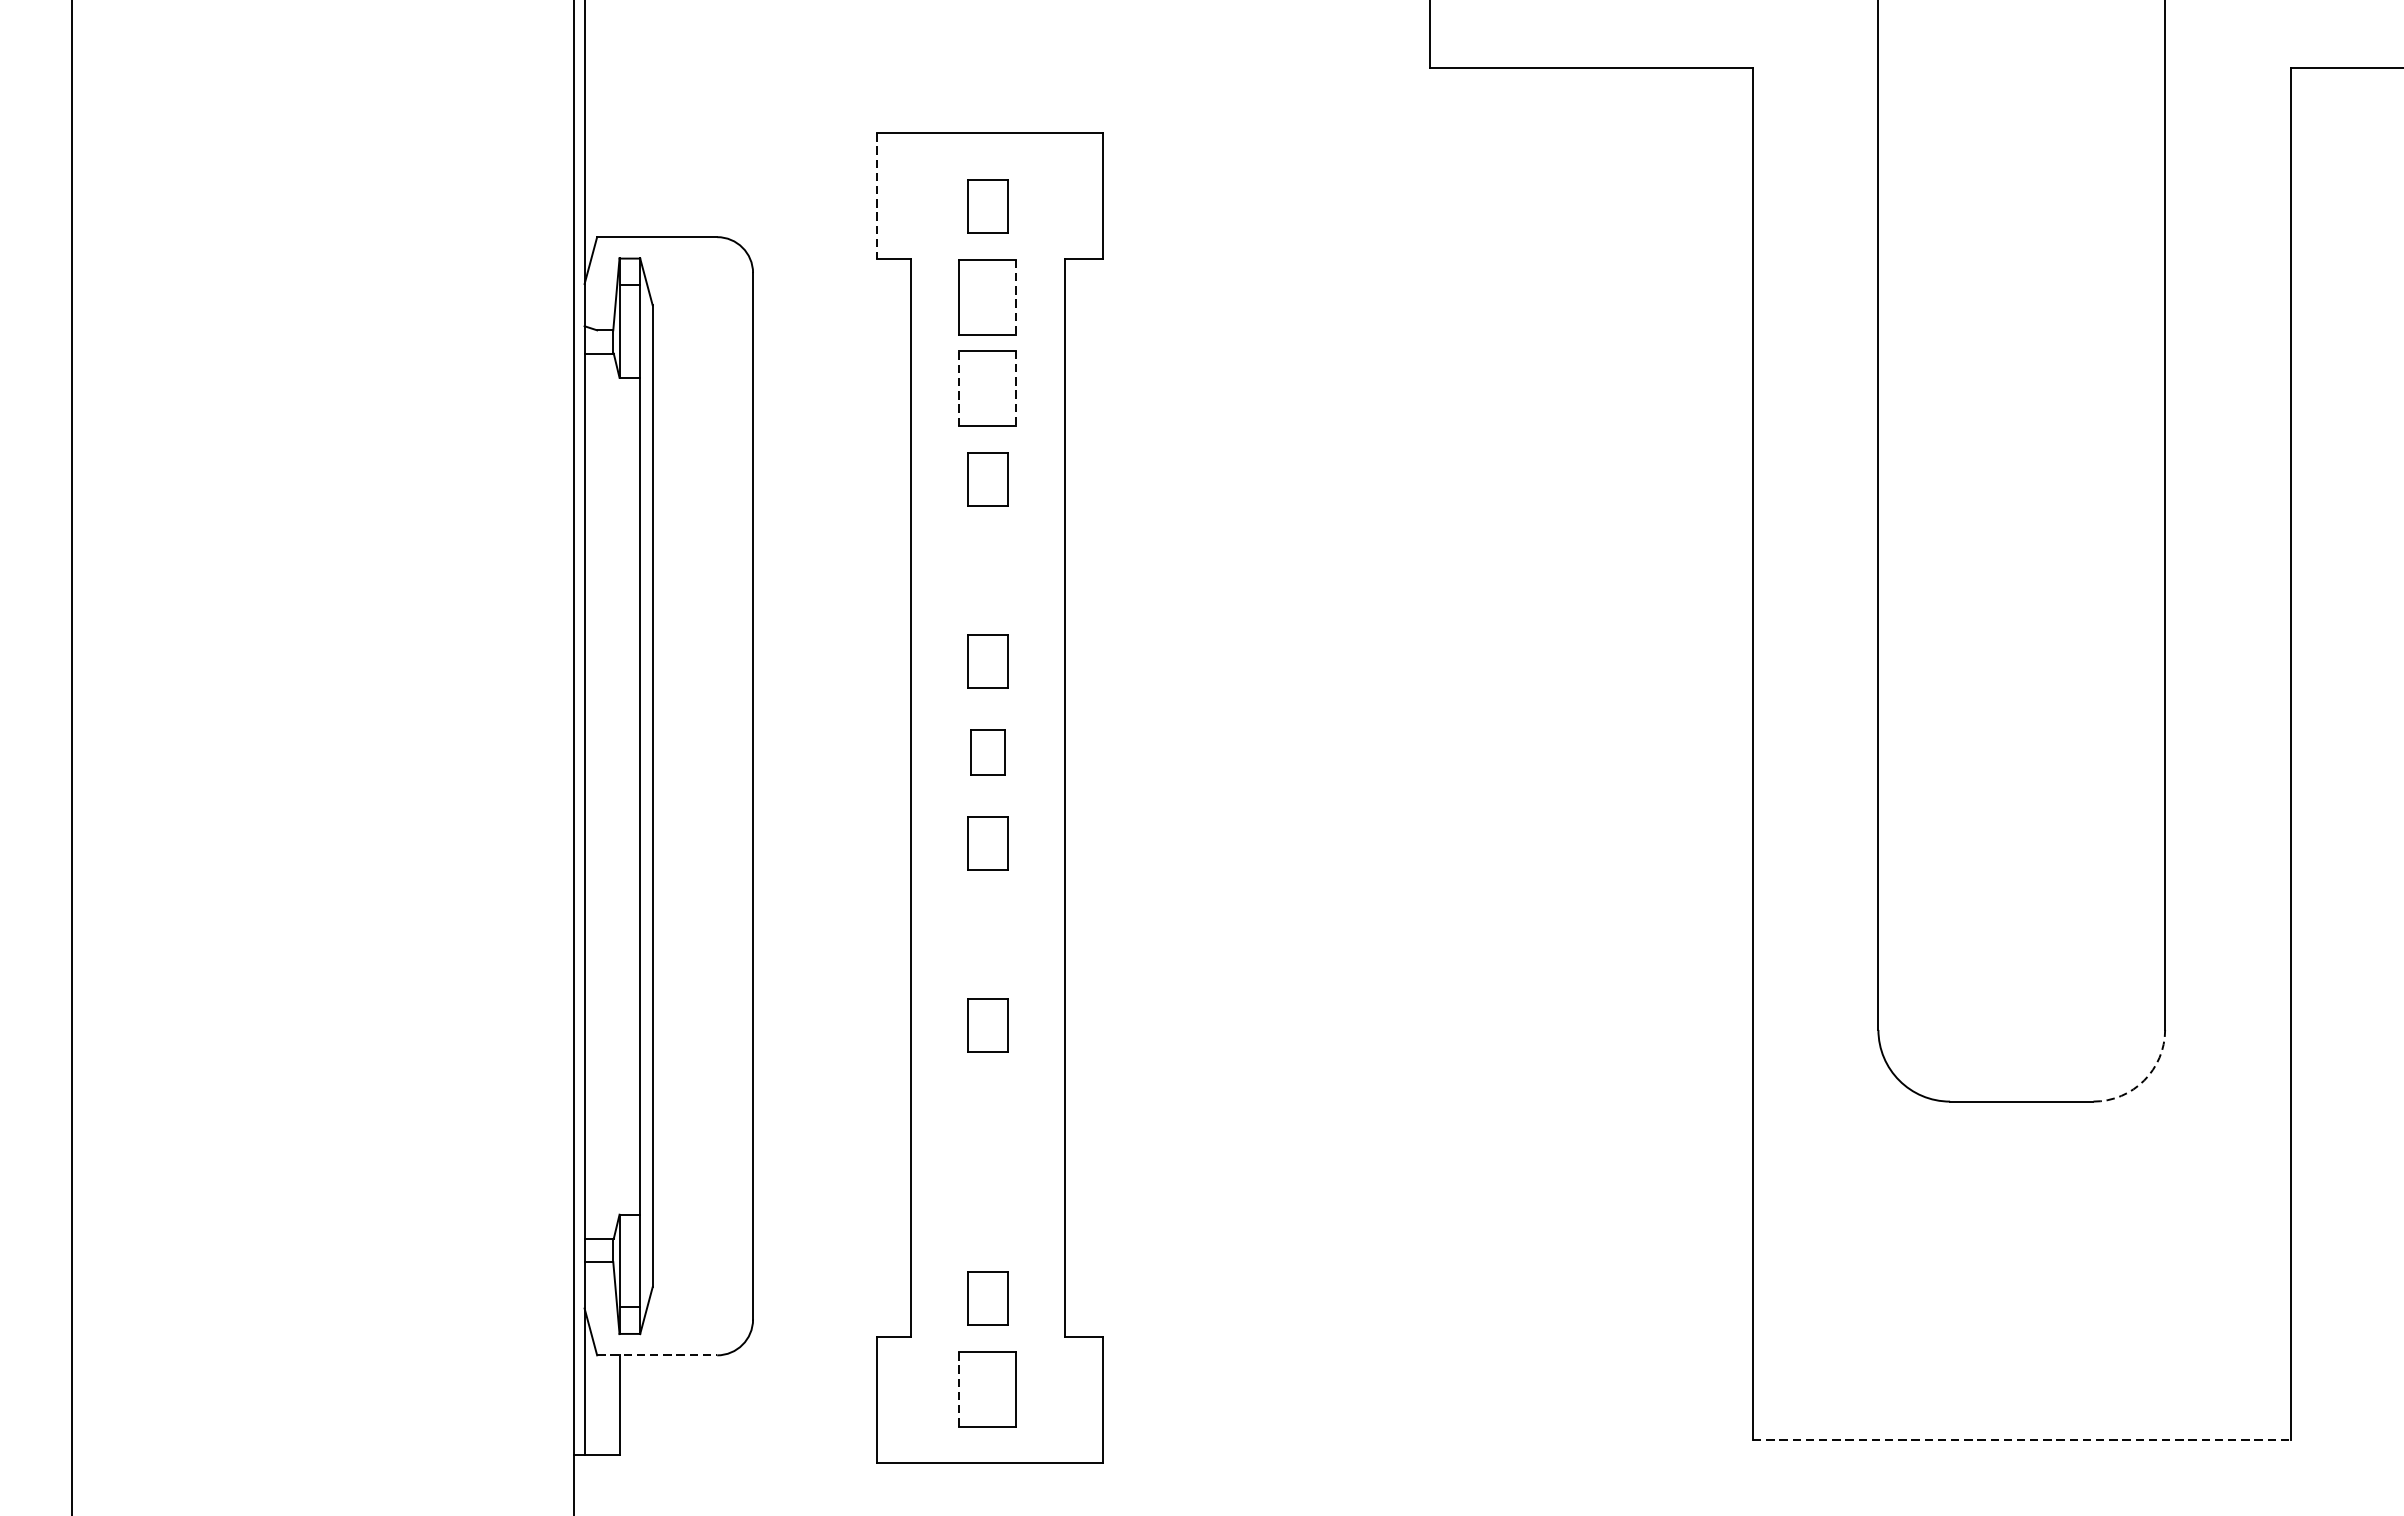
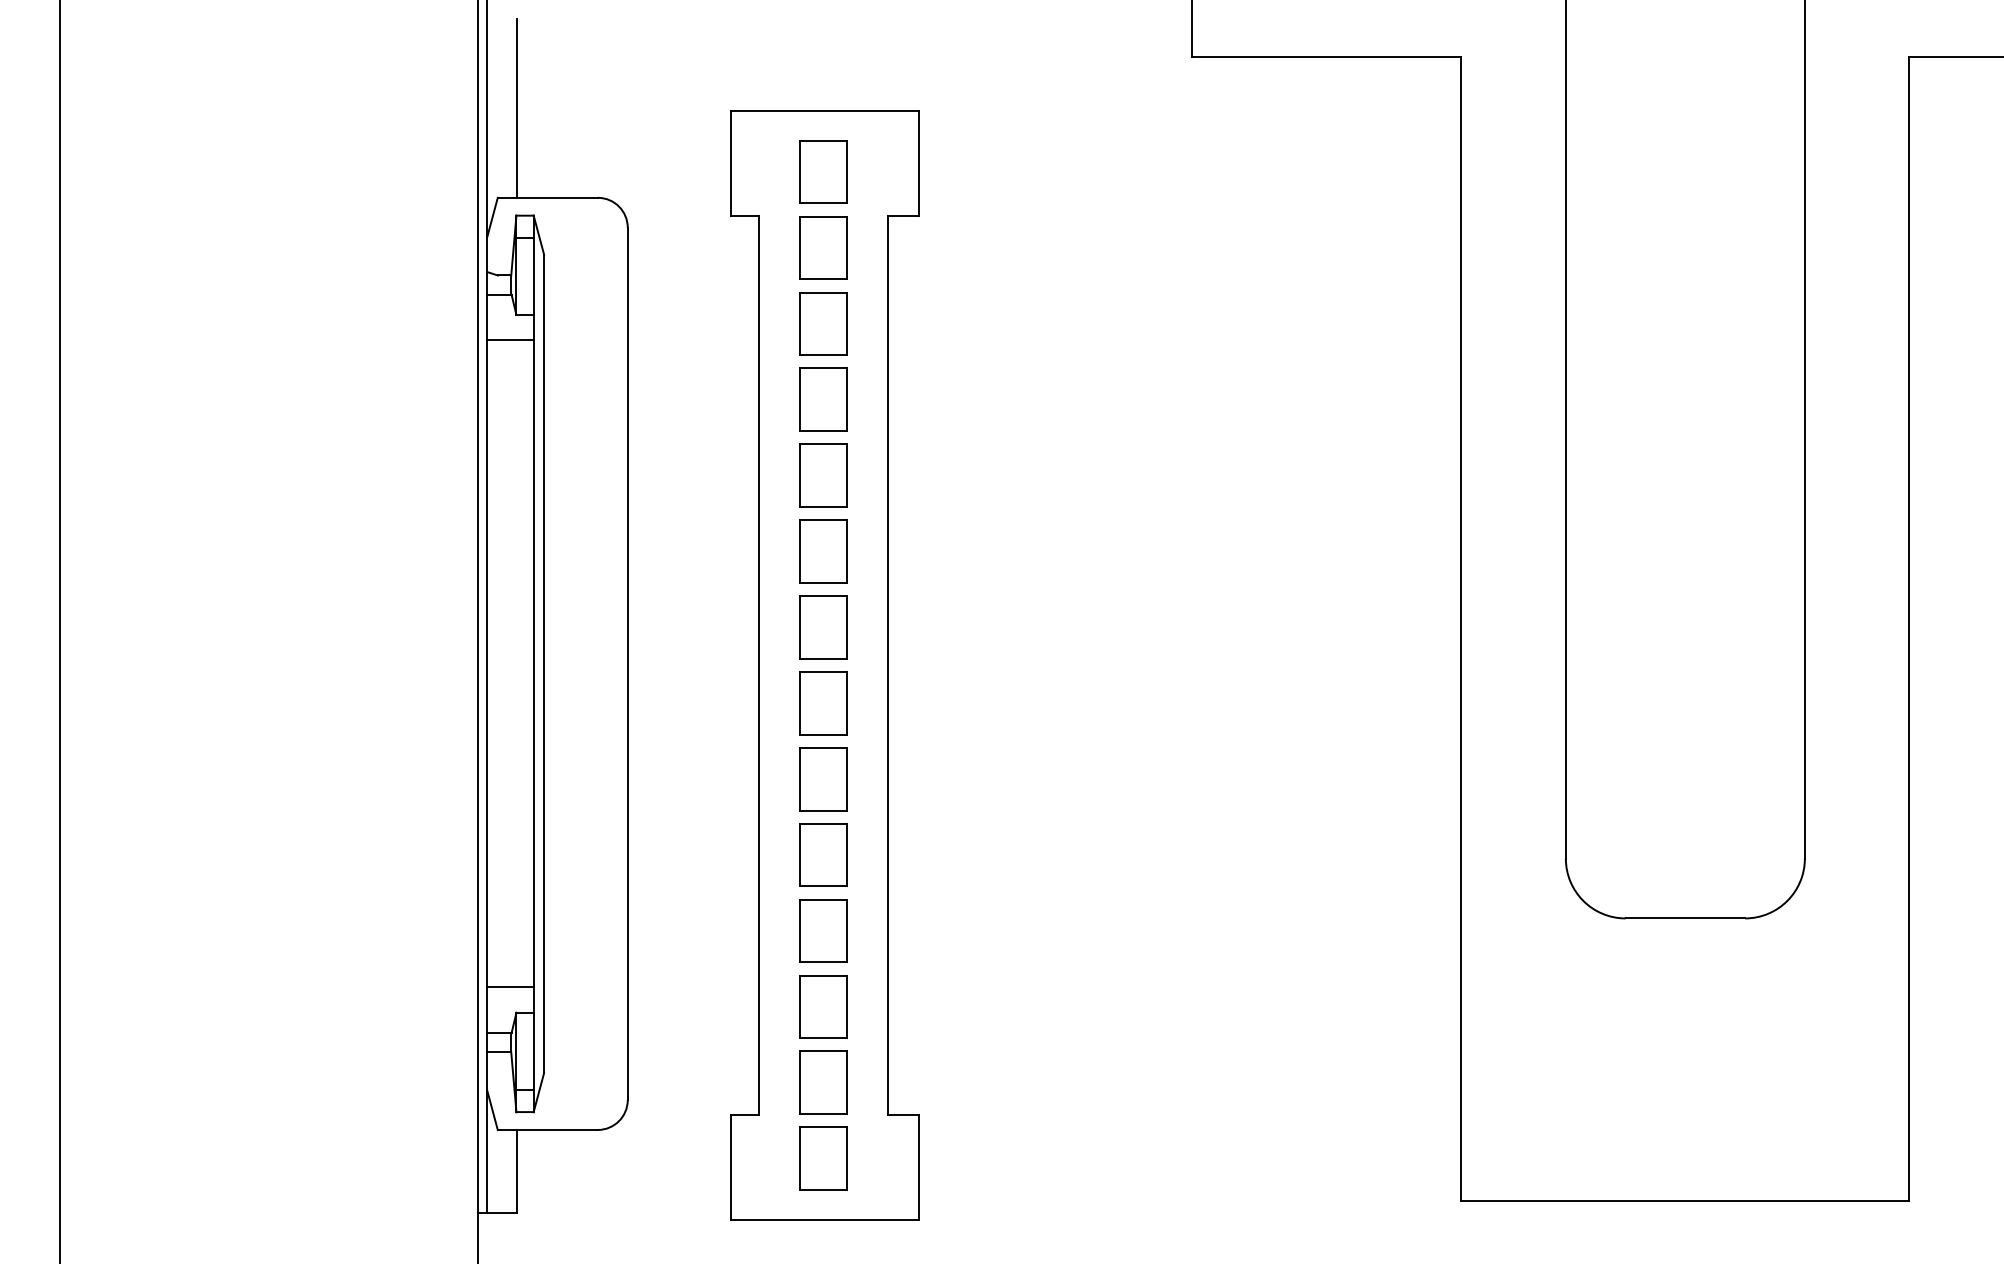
line: (620, 130) -> (517, 108), added
line: (876, 195) -> (730, 163), dashed -> solid
part: (987, 205) -> (823, 171), size x1.43
line: (1016, 297) -> (847, 248), dashed -> solid
line: (959, 387) -> (799, 323), dashed -> solid
line: (1016, 389) -> (847, 324), dashed -> solid
line: (612, 408) -> (510, 340), added
part: (987, 479) -> (823, 399), size x1.43
part: (987, 570) -> (823, 475), added
part: (987, 661) -> (823, 551), size x1.43
part: (987, 752) -> (823, 627), size x1.67
part: (987, 843) -> (823, 703), size x1.43
part: (987, 934) -> (823, 779), added
part: (987, 1024) -> (823, 854), size x1.43
arc: (2144, 1080) -> (1787, 900), dashed -> solid
part: (987, 1116) -> (823, 930), added
line: (612, 1184) -> (510, 987), added
part: (987, 1207) -> (823, 1006), added
part: (987, 1298) -> (823, 1082), size x1.43
line: (657, 1354) -> (548, 1129), dashed -> solid
line: (959, 1390) -> (799, 1159), dashed -> solid
line: (2021, 1439) -> (1685, 1200), dashed -> solid

